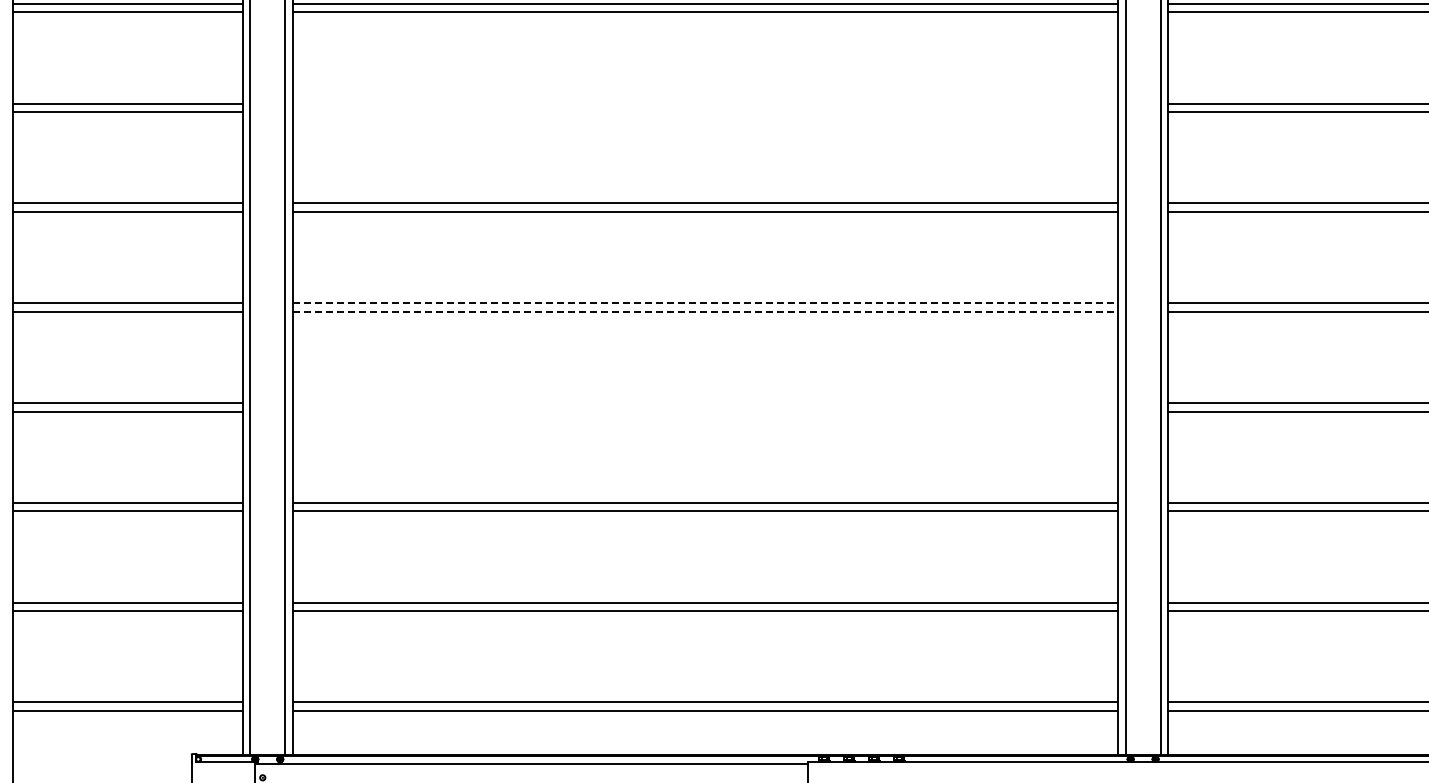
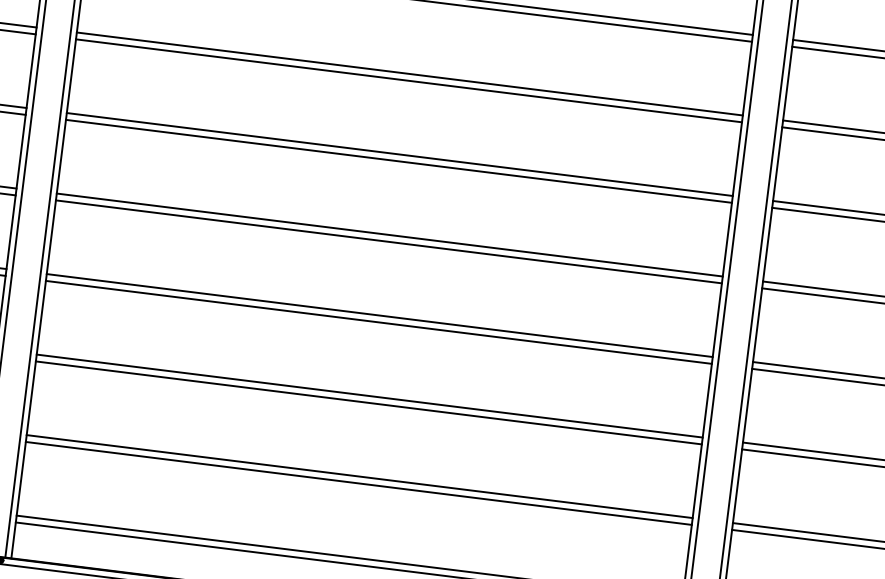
line: (705, 103) -> (409, 73), added
line: (705, 112) -> (409, 81), added
line: (705, 303) -> (389, 235), dashed -> solid
line: (705, 311) -> (389, 241), dashed -> solid
line: (705, 403) -> (379, 315), added
line: (705, 411) -> (378, 322), added

